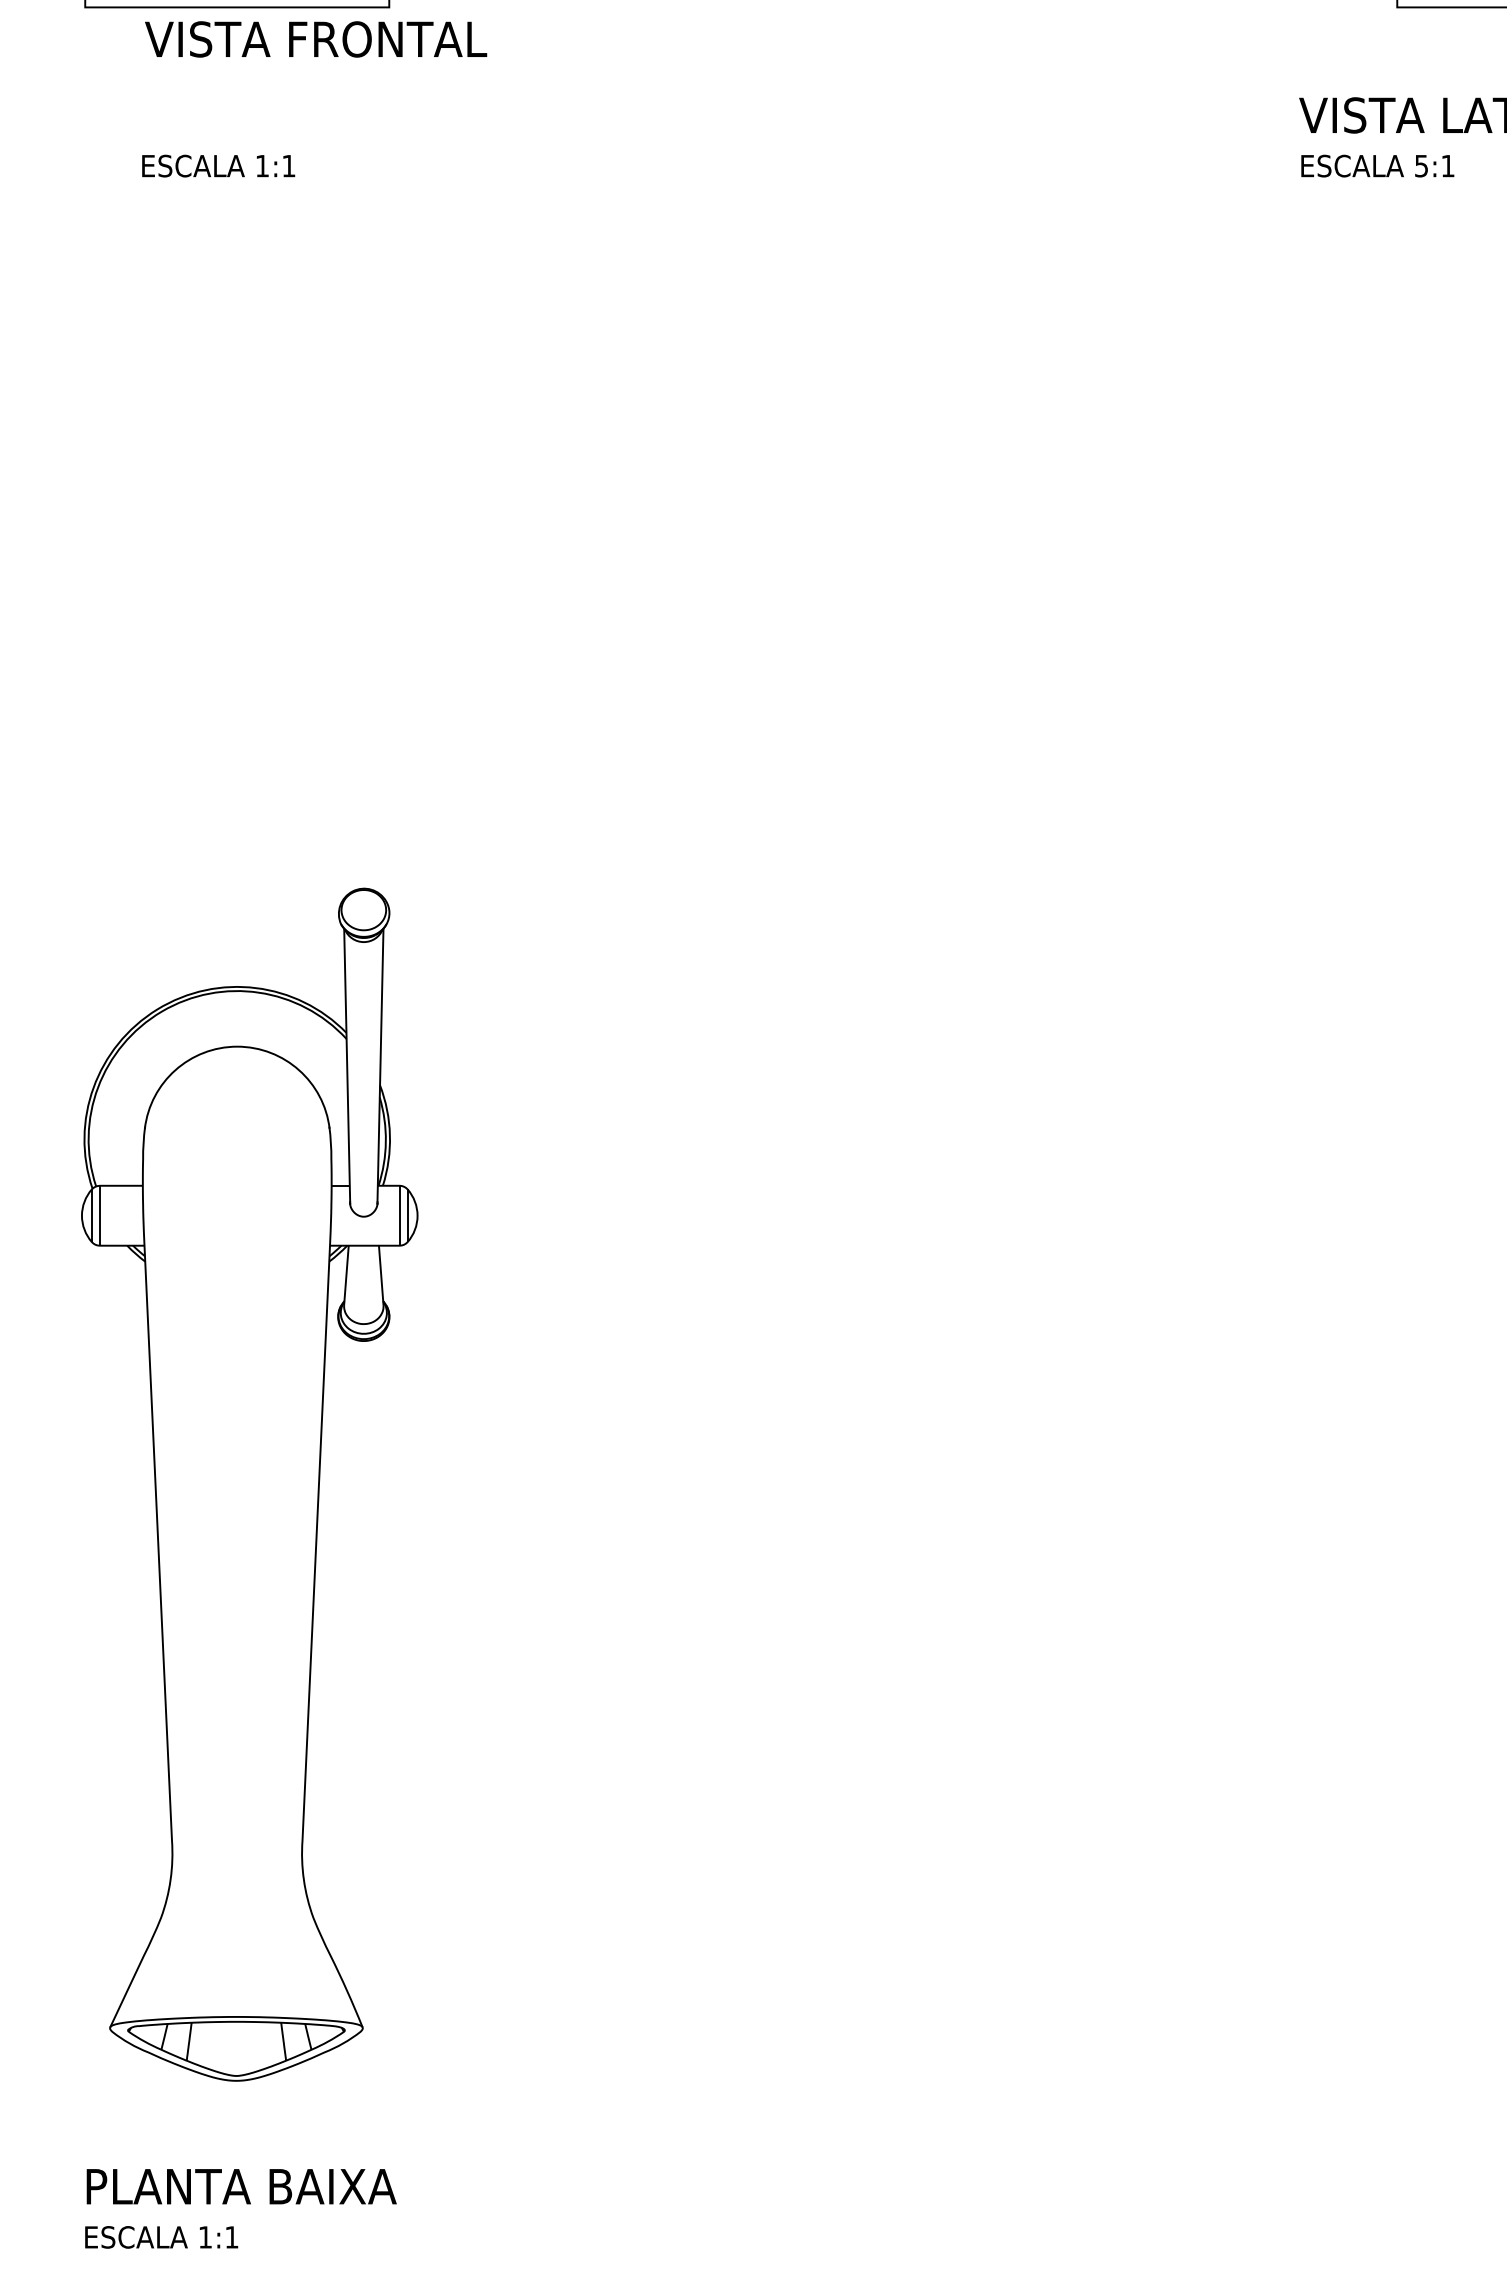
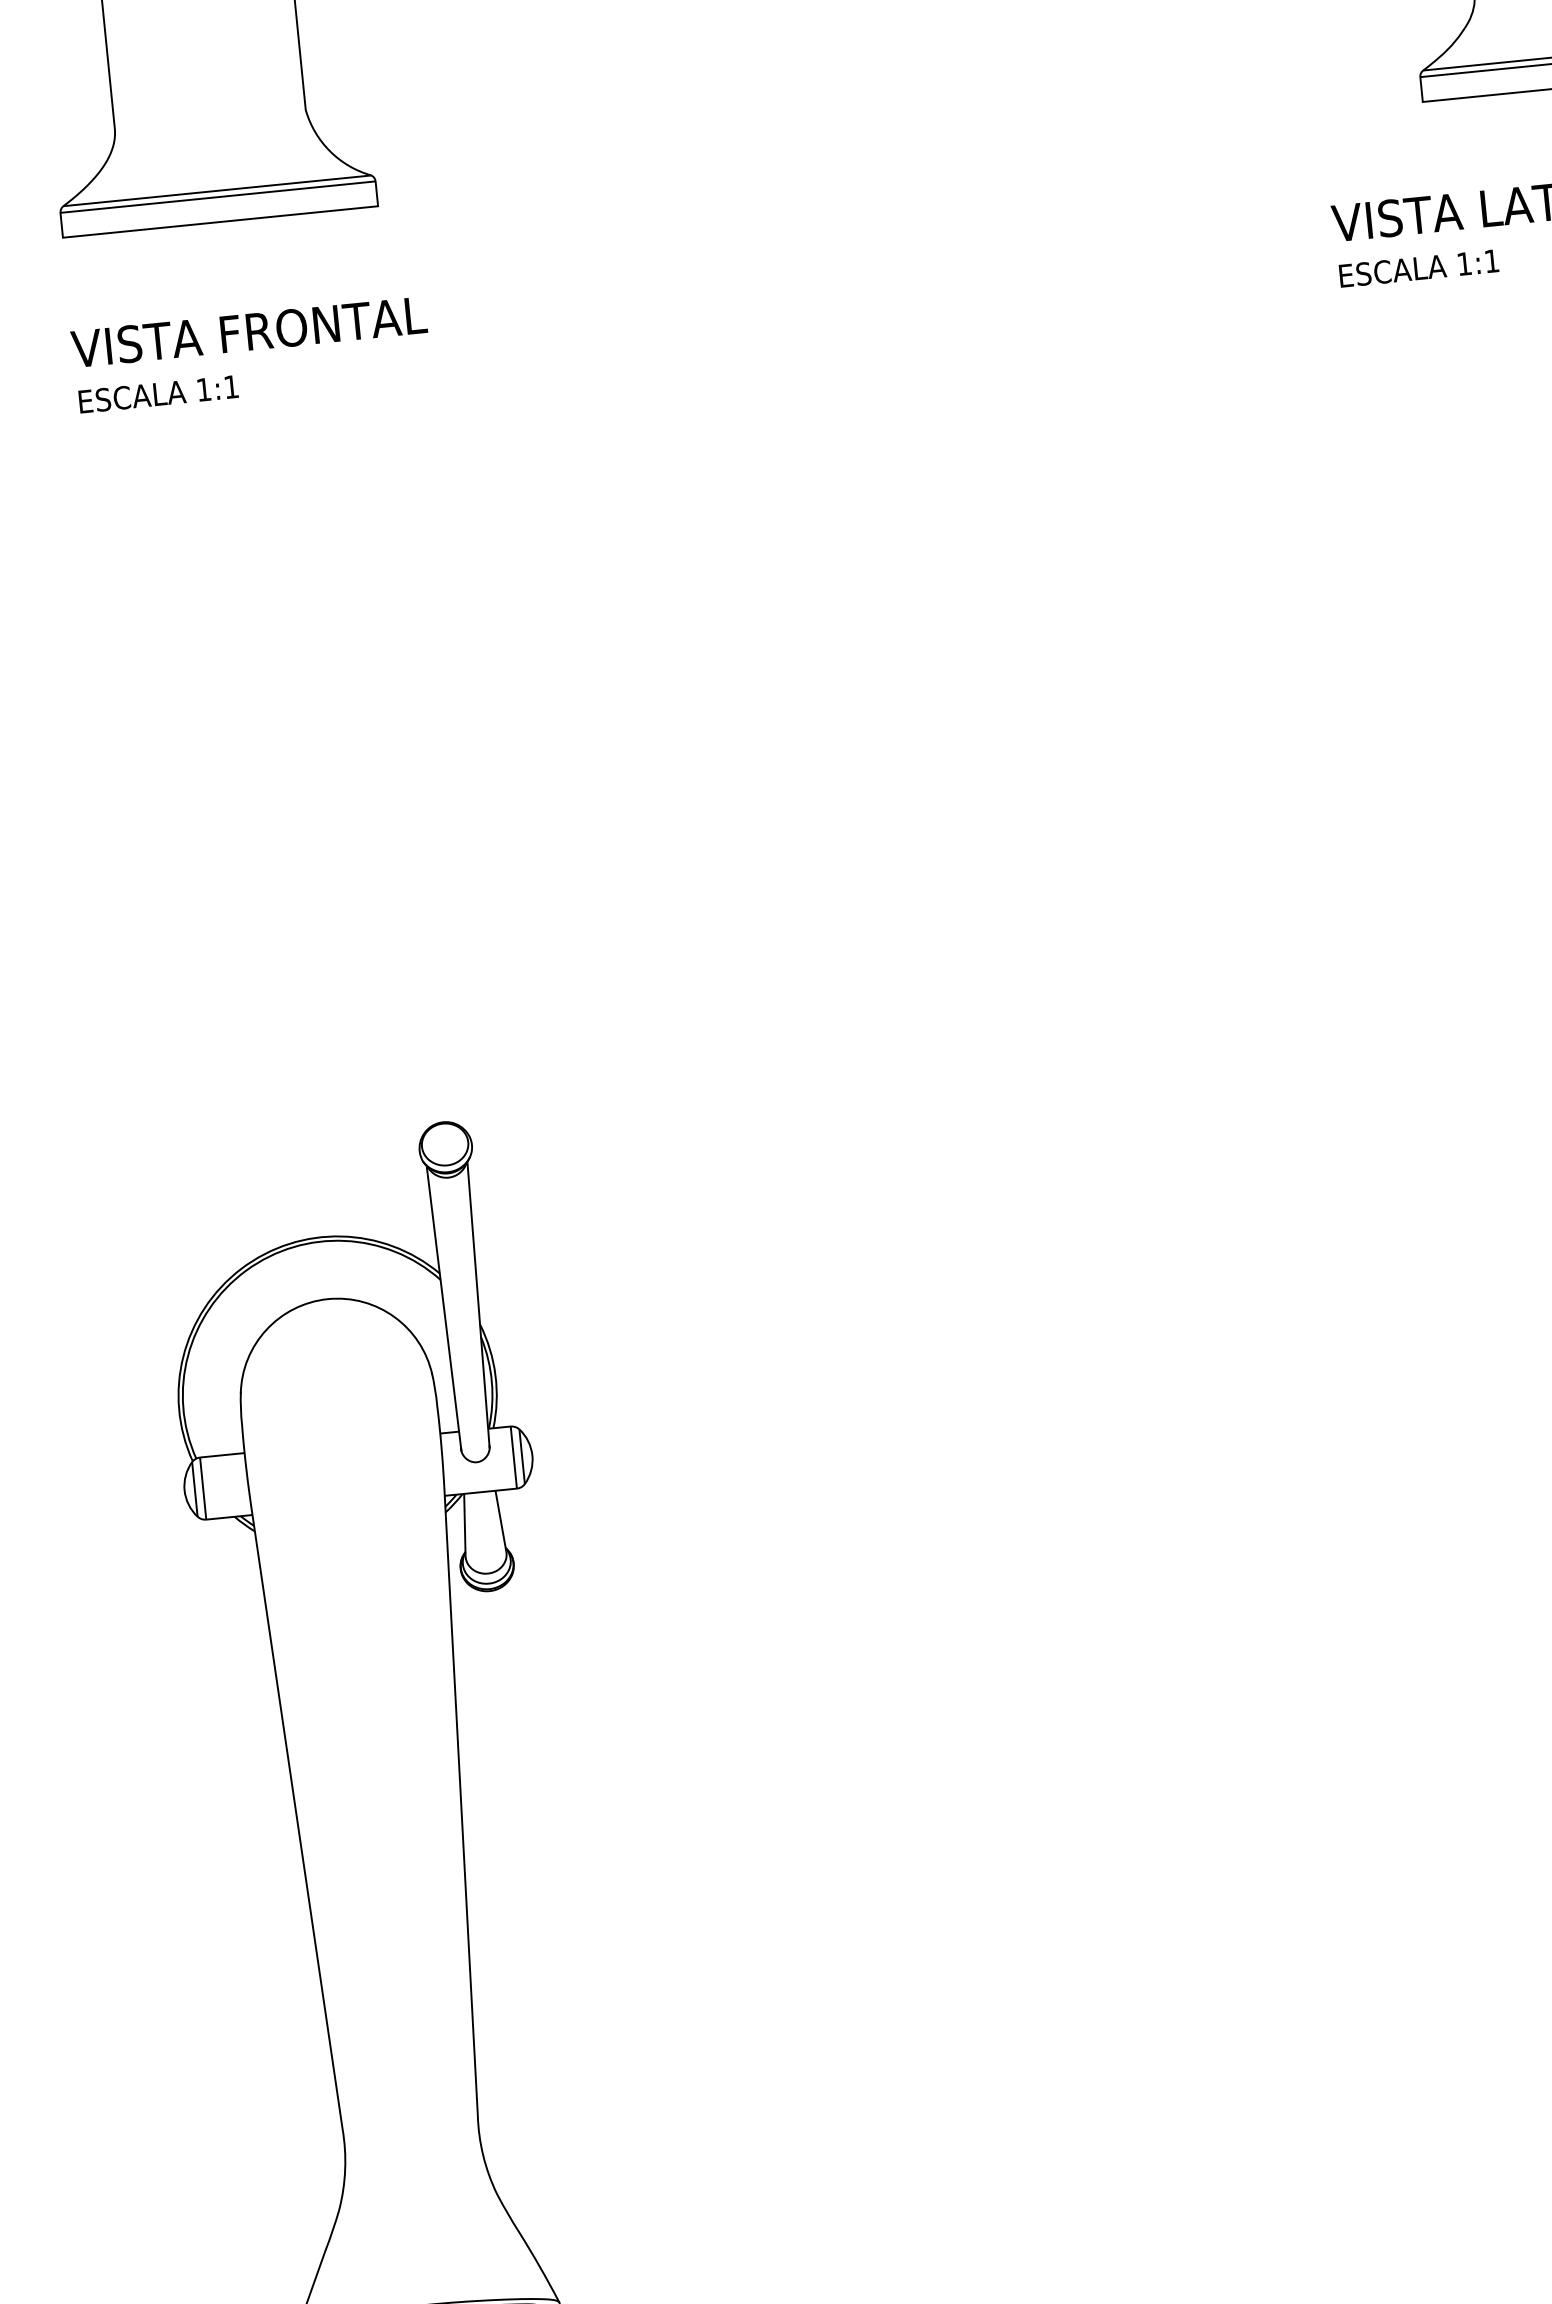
text: (316, 39) -> (249, 332), moved
text: (218, 165) -> (158, 393), moved
text: (1421, 166) -> (1464, 264), 5:1 -> 1:1

